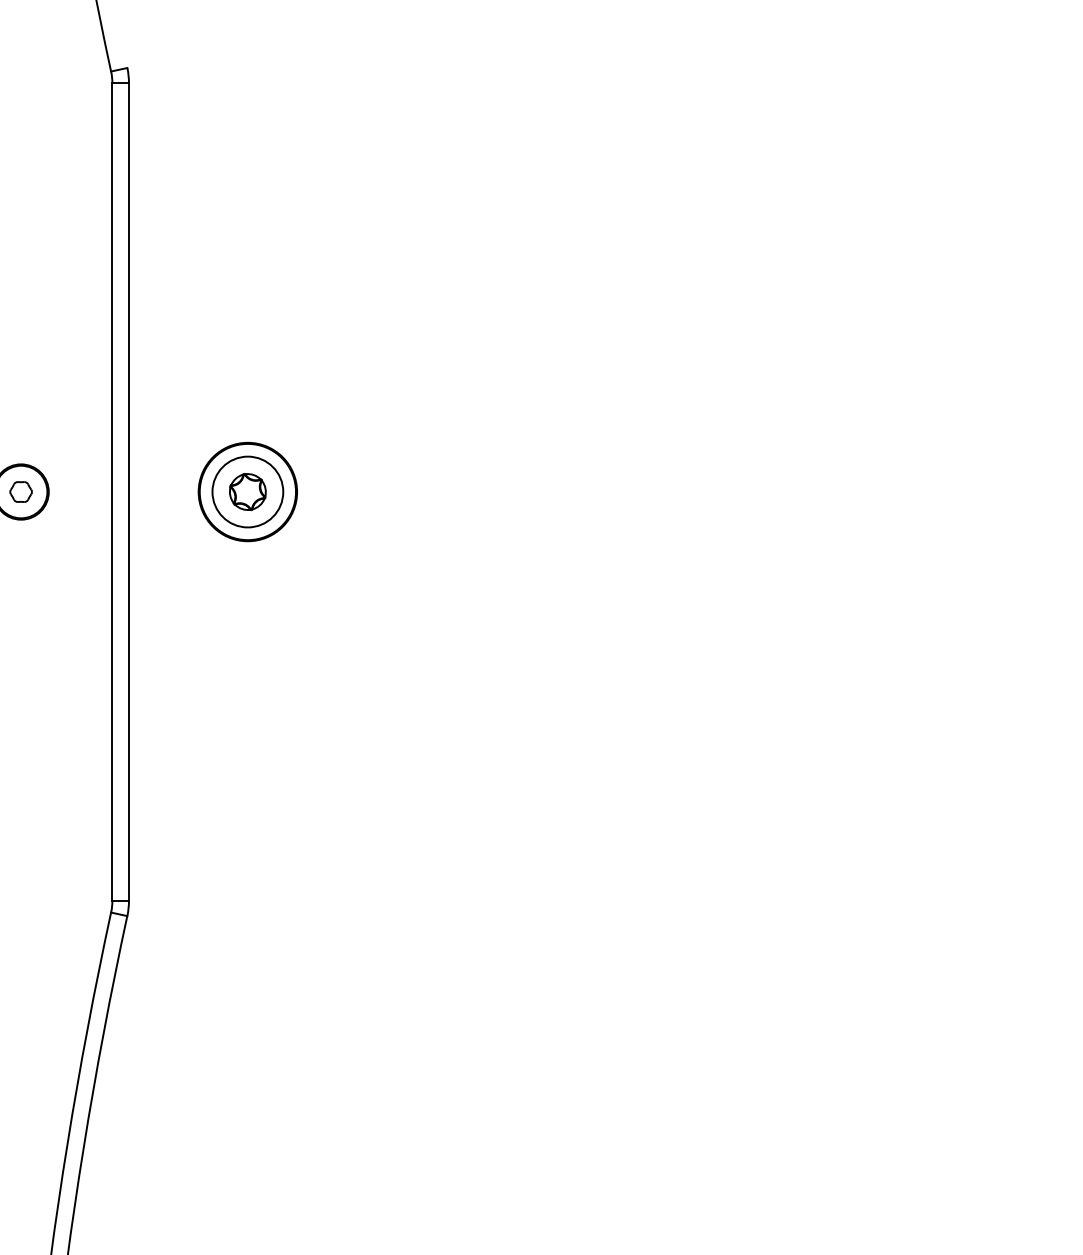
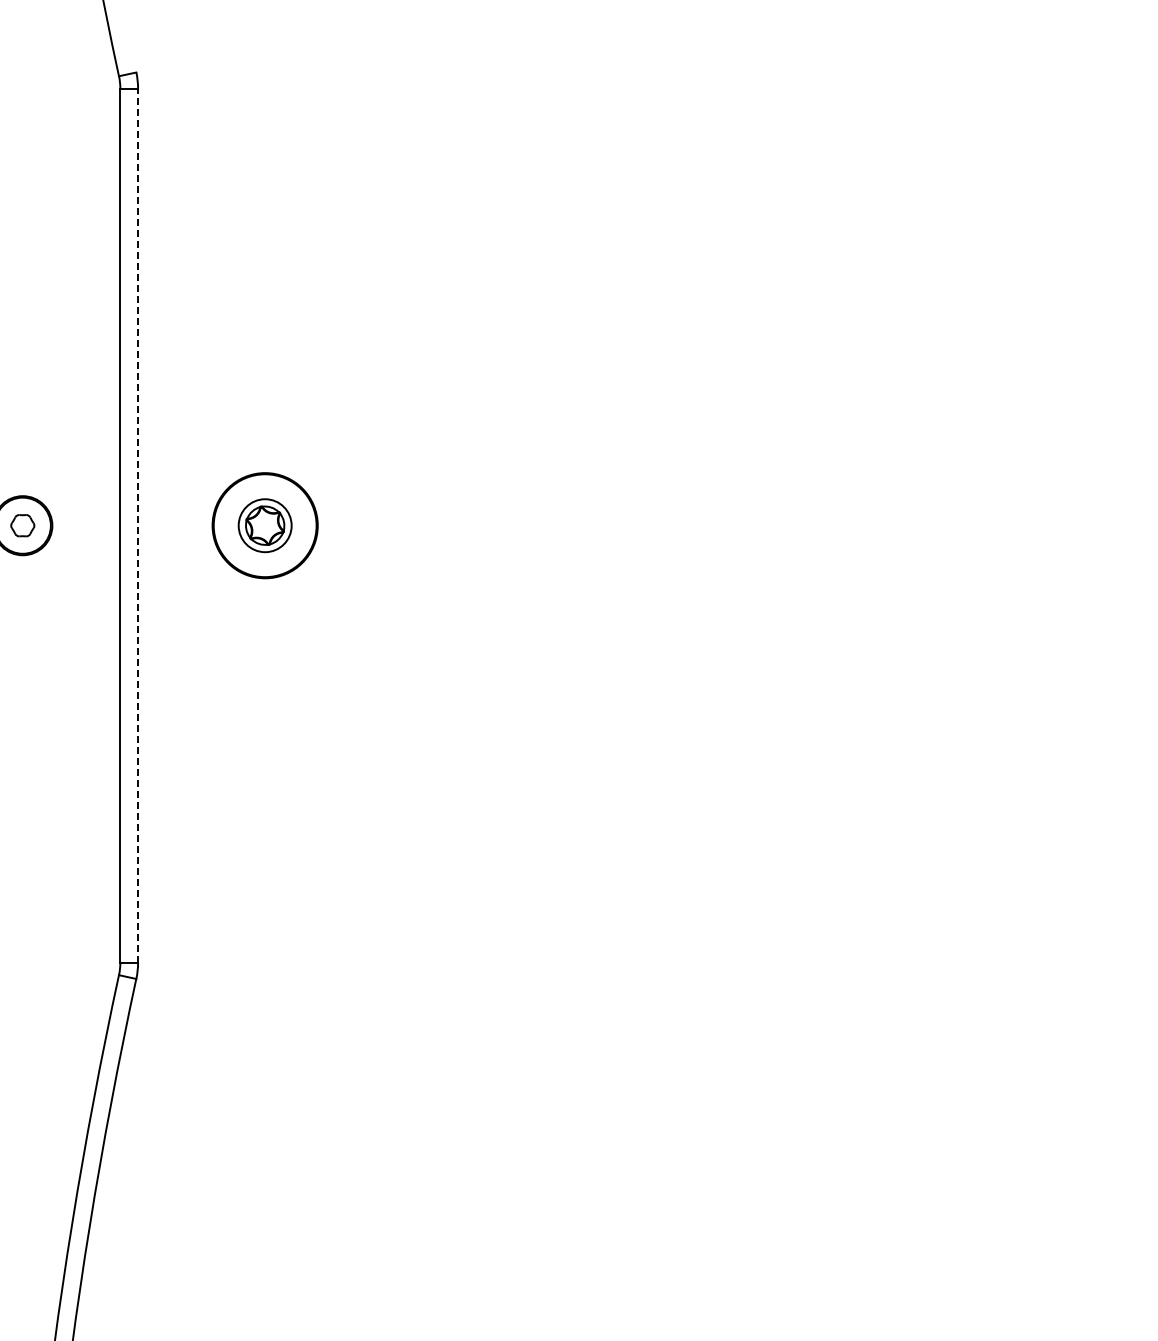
line: (129, 491) -> (138, 525), solid -> dashed
circle: (248, 491) -> (265, 525), size x0.7

